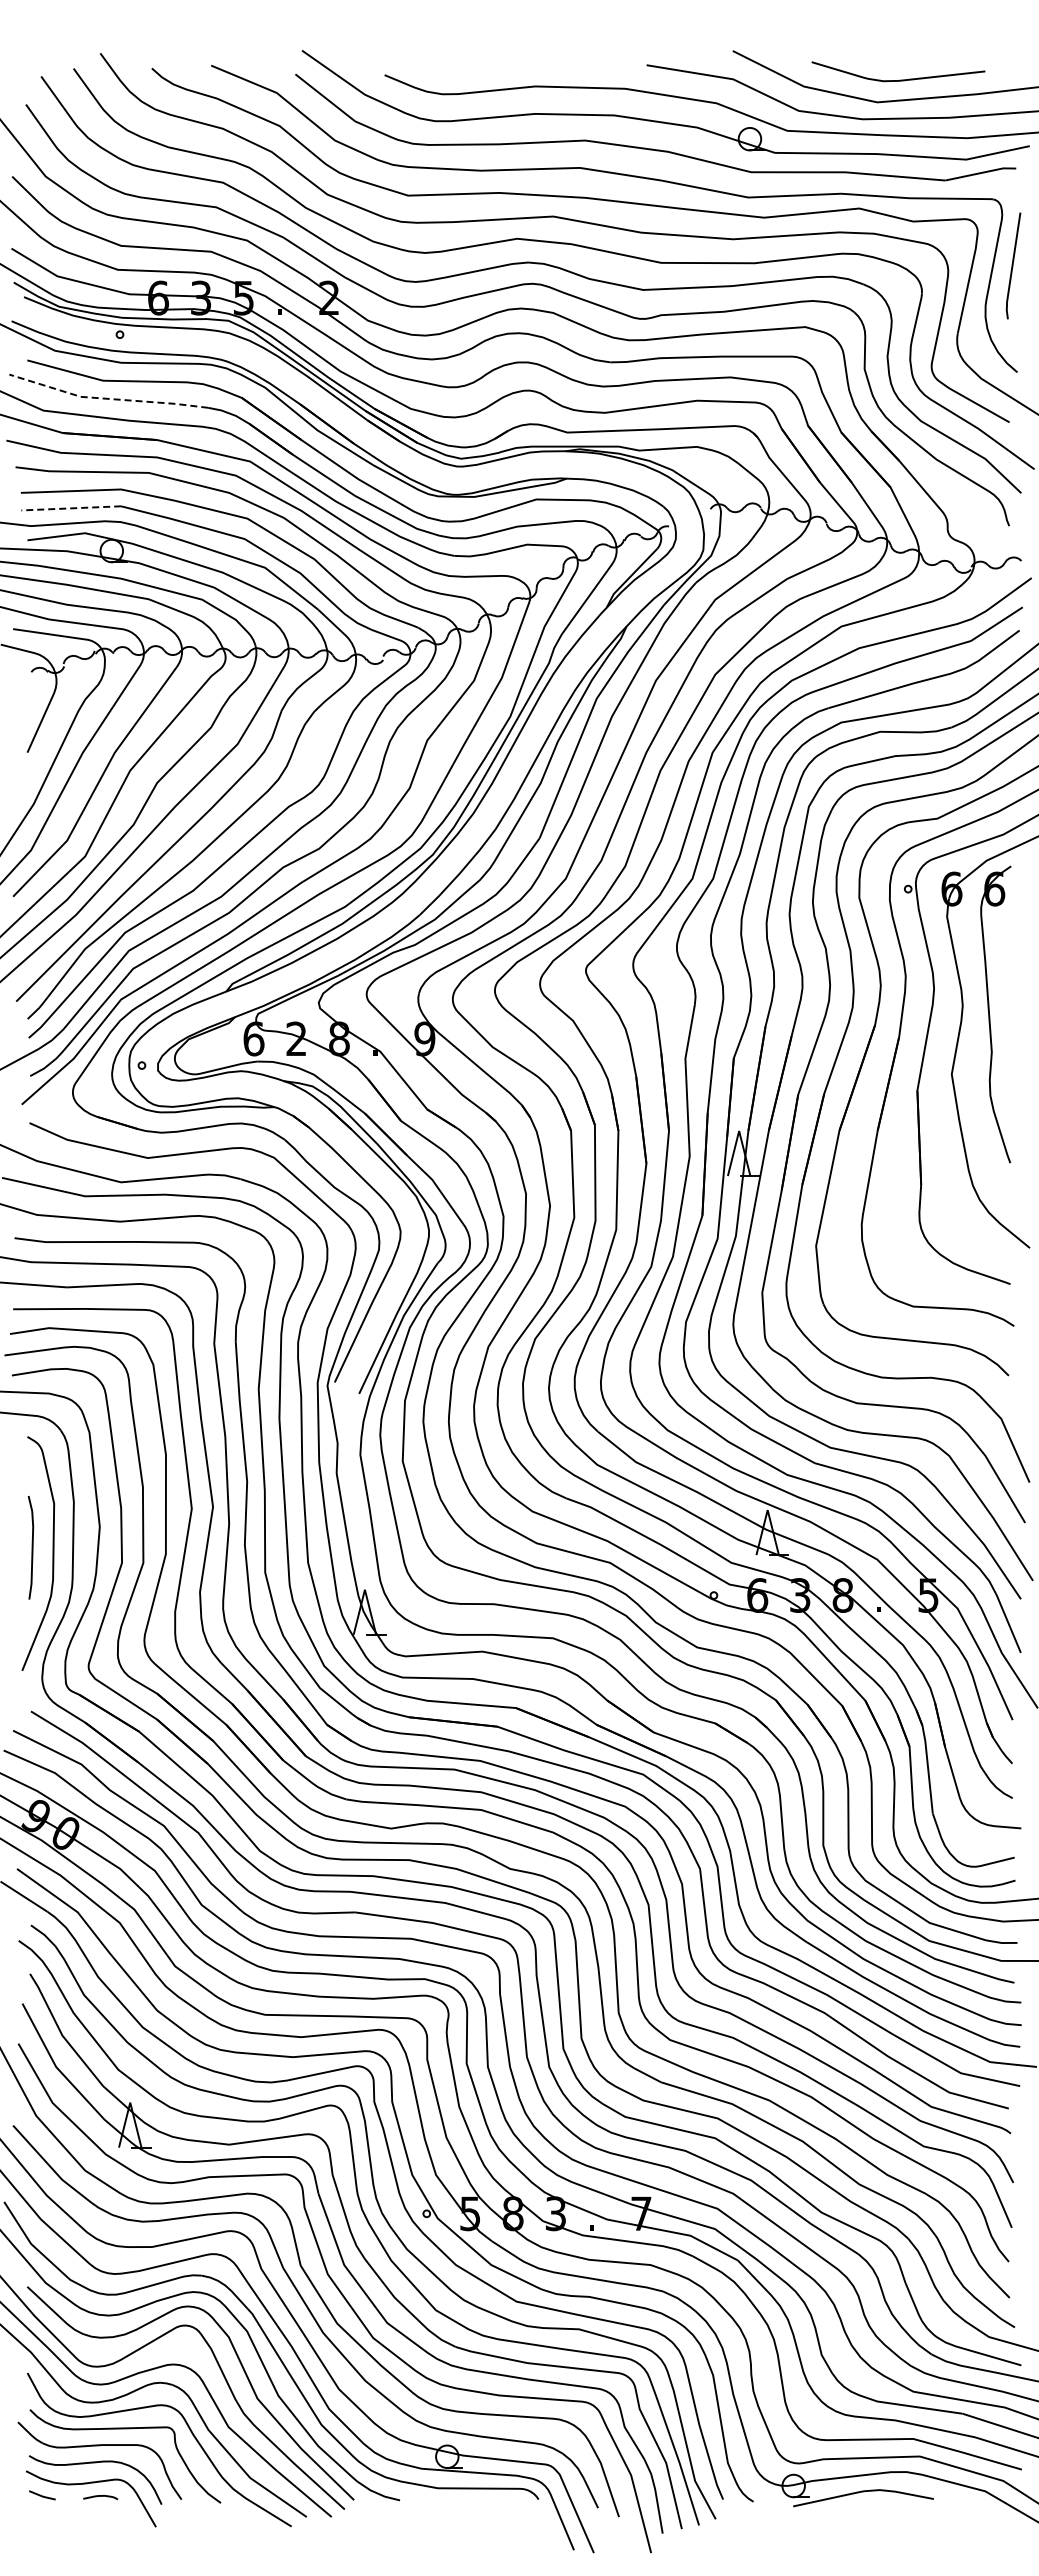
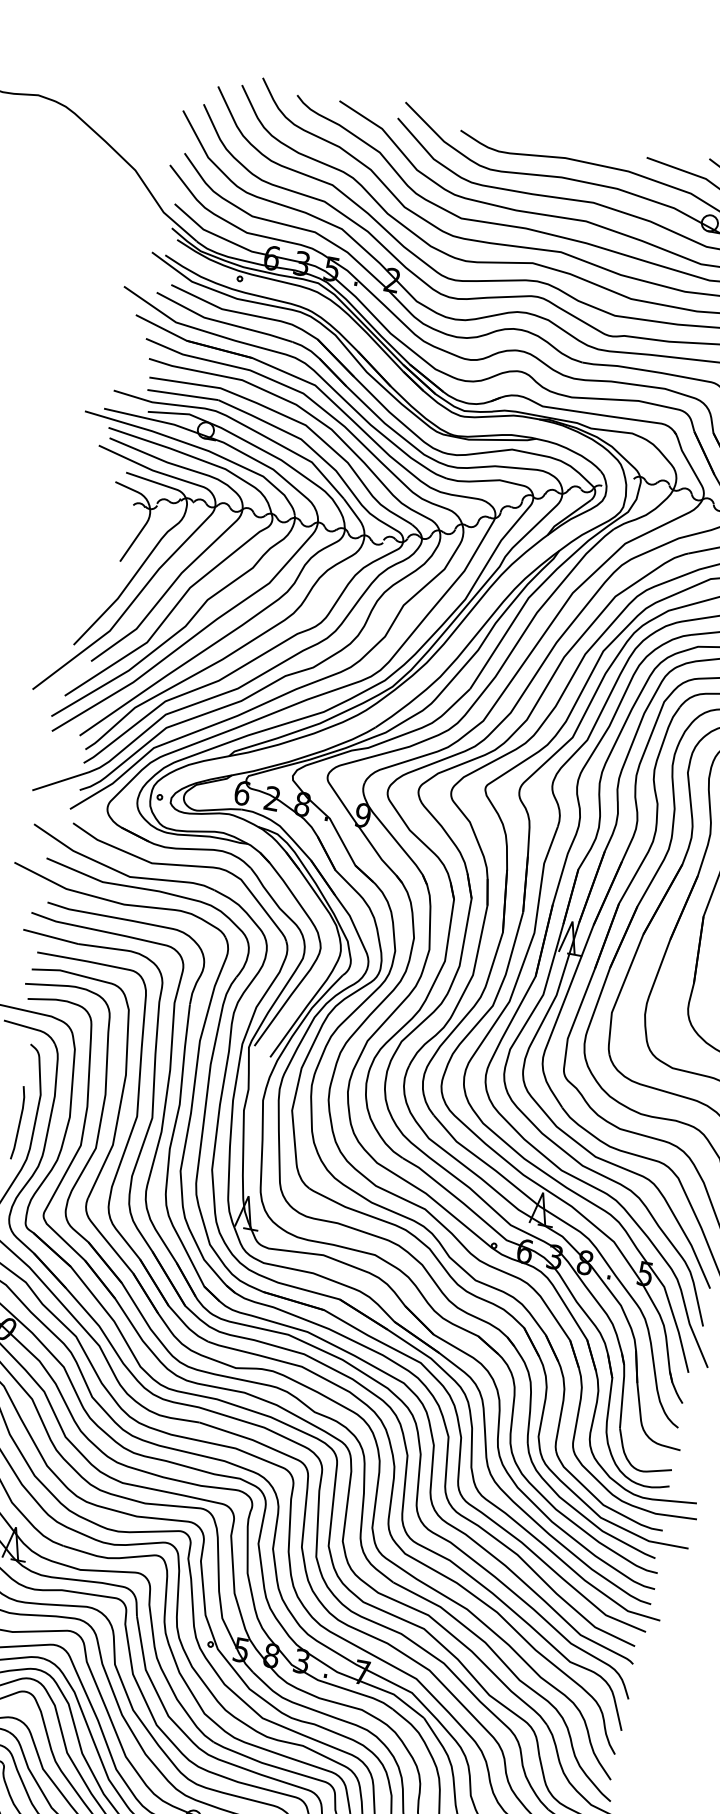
line: (107, 398) -> (222, 322), dashed -> solid
line: (71, 508) -> (183, 395), dashed -> solid

